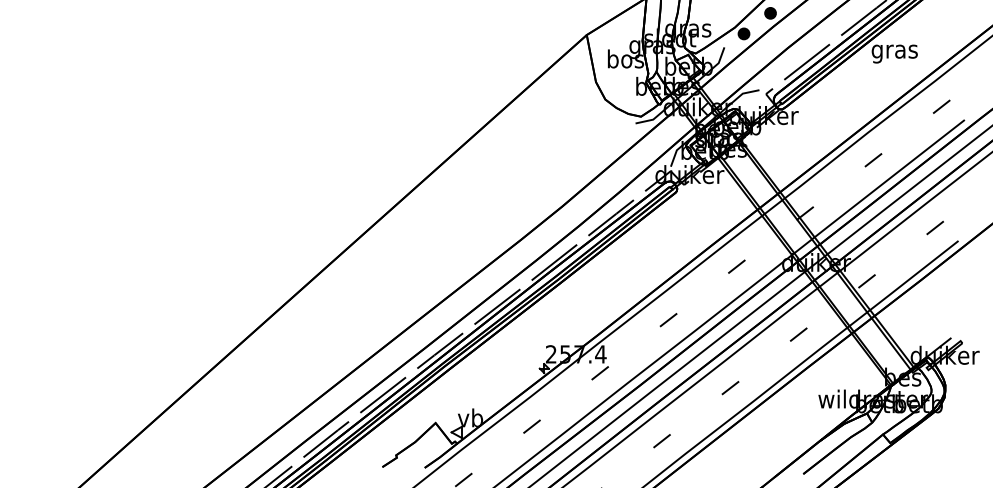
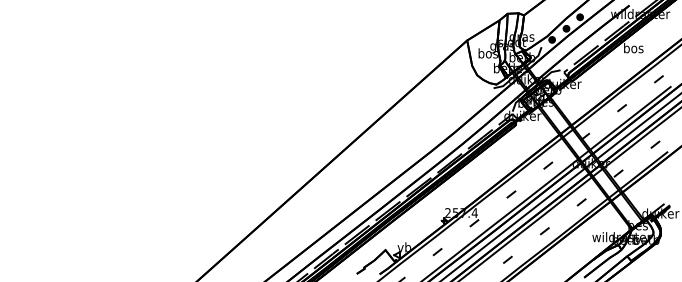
text: (894, 51) -> (633, 49), gras -> bos

